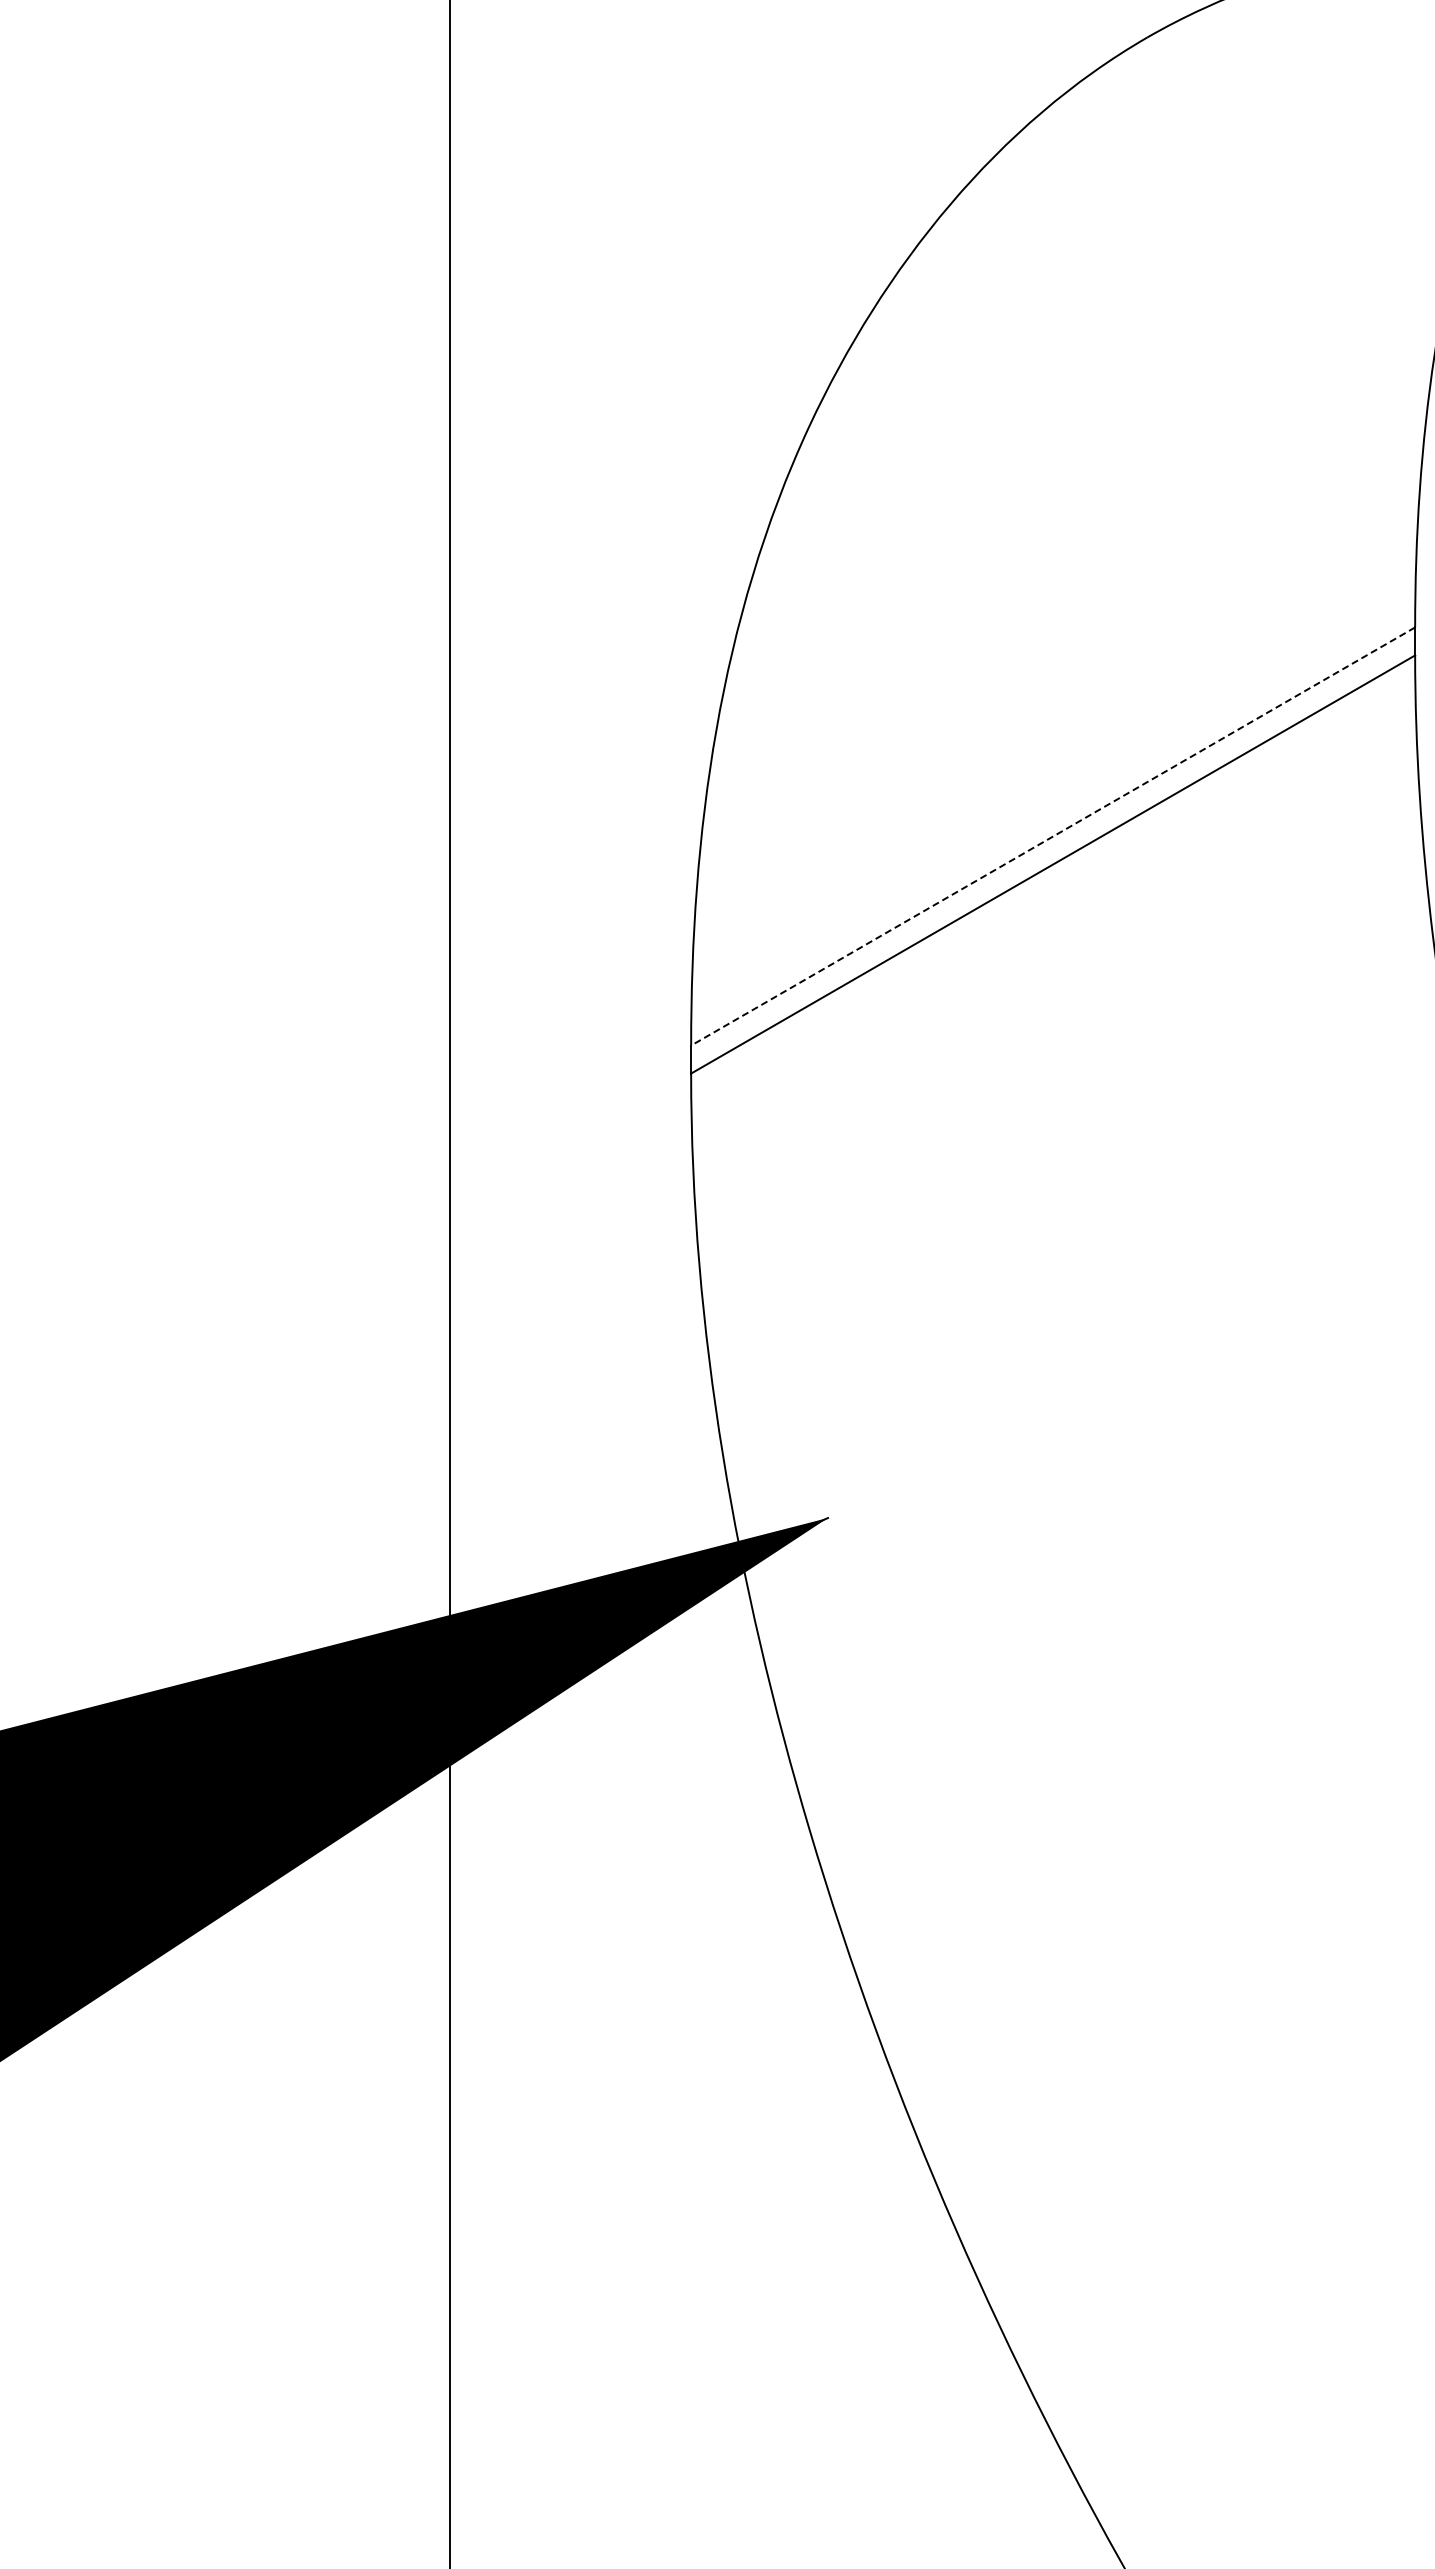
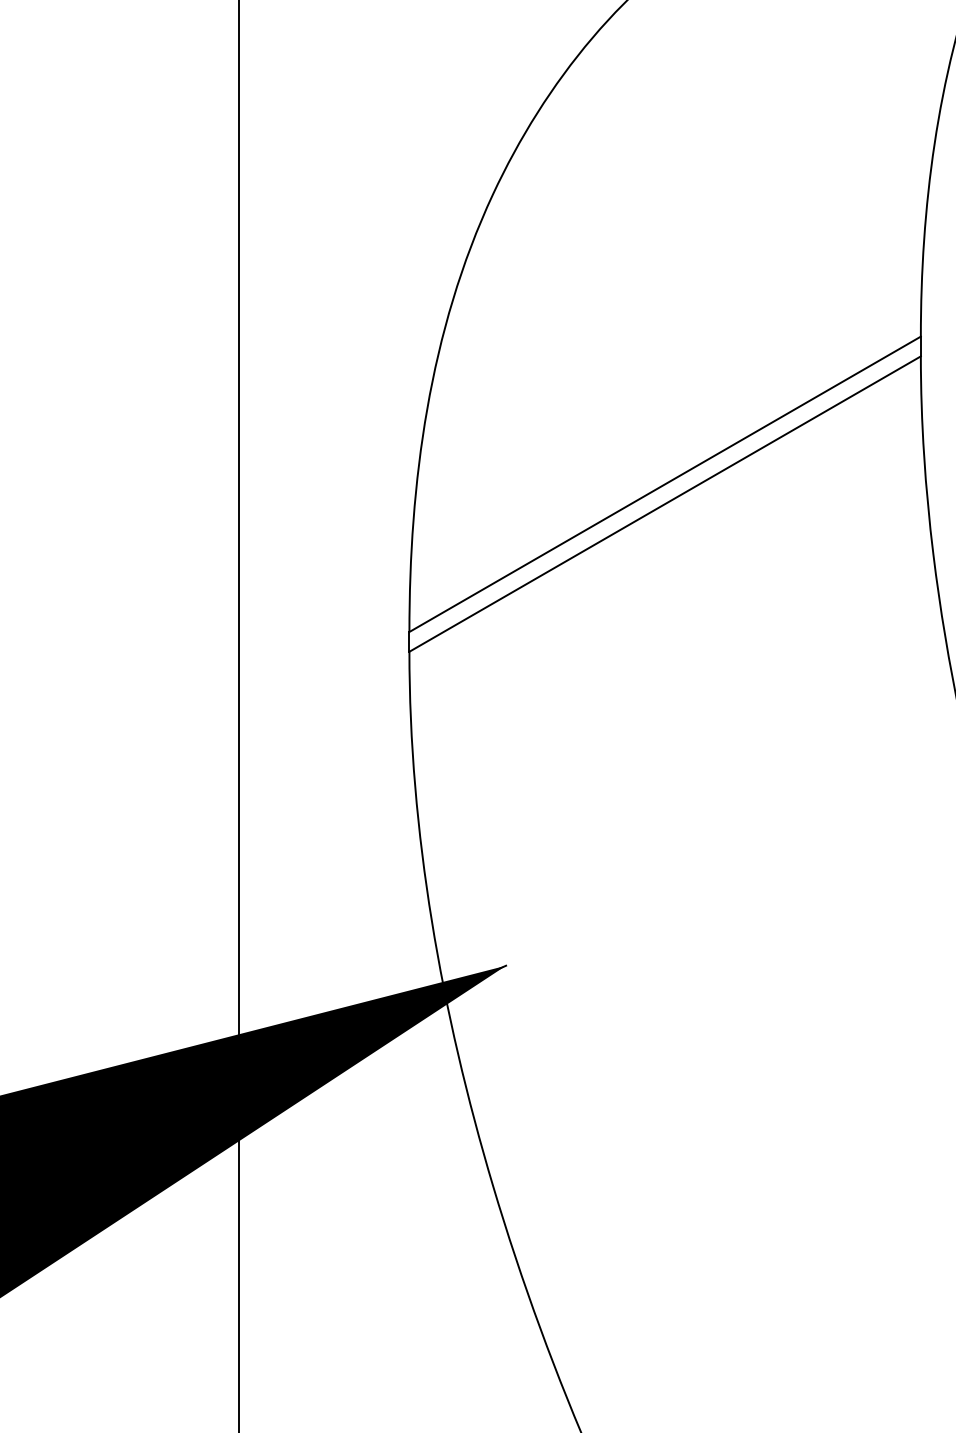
line: (1052, 836) -> (664, 484), dashed -> solid

